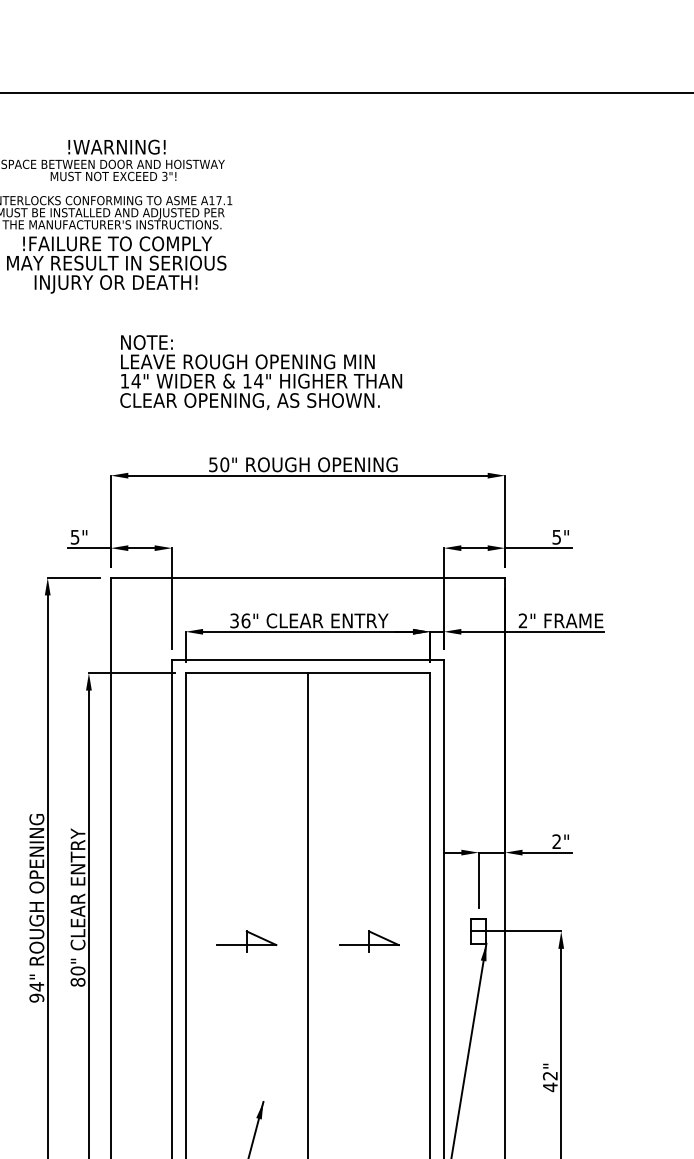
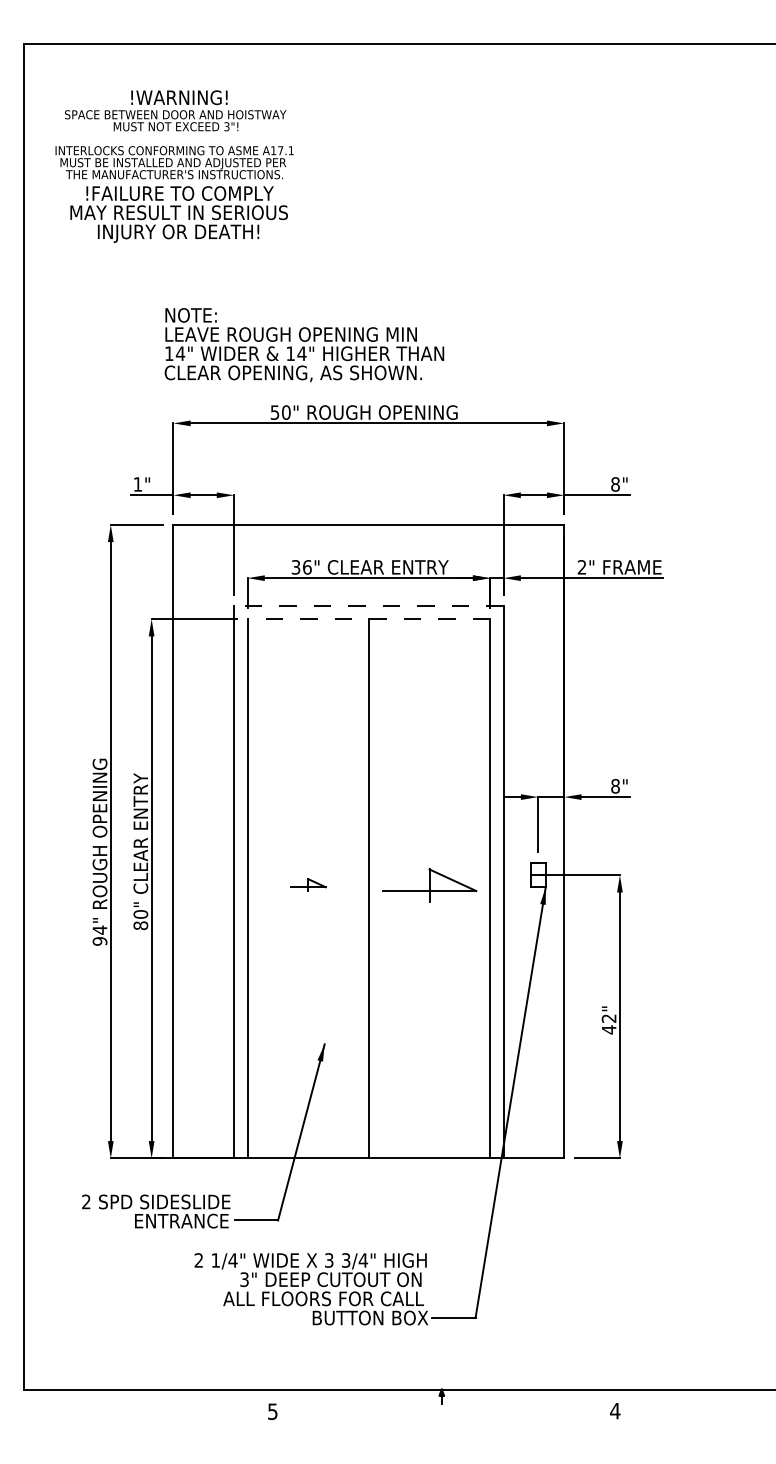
text: (261, 372) -> (304, 345), moved
text: (74, 537) -> (137, 484), 5" -> 1"
text: (556, 537) -> (615, 484), 5" -> 8"
line: (307, 659) -> (368, 605), solid -> dashed
line: (307, 673) -> (368, 619), solid -> dashed
text: (556, 841) -> (615, 786), 2" -> 8"
part: (247, 940) -> (308, 884), size x0.6
part: (369, 940) -> (429, 884), size x1.6

